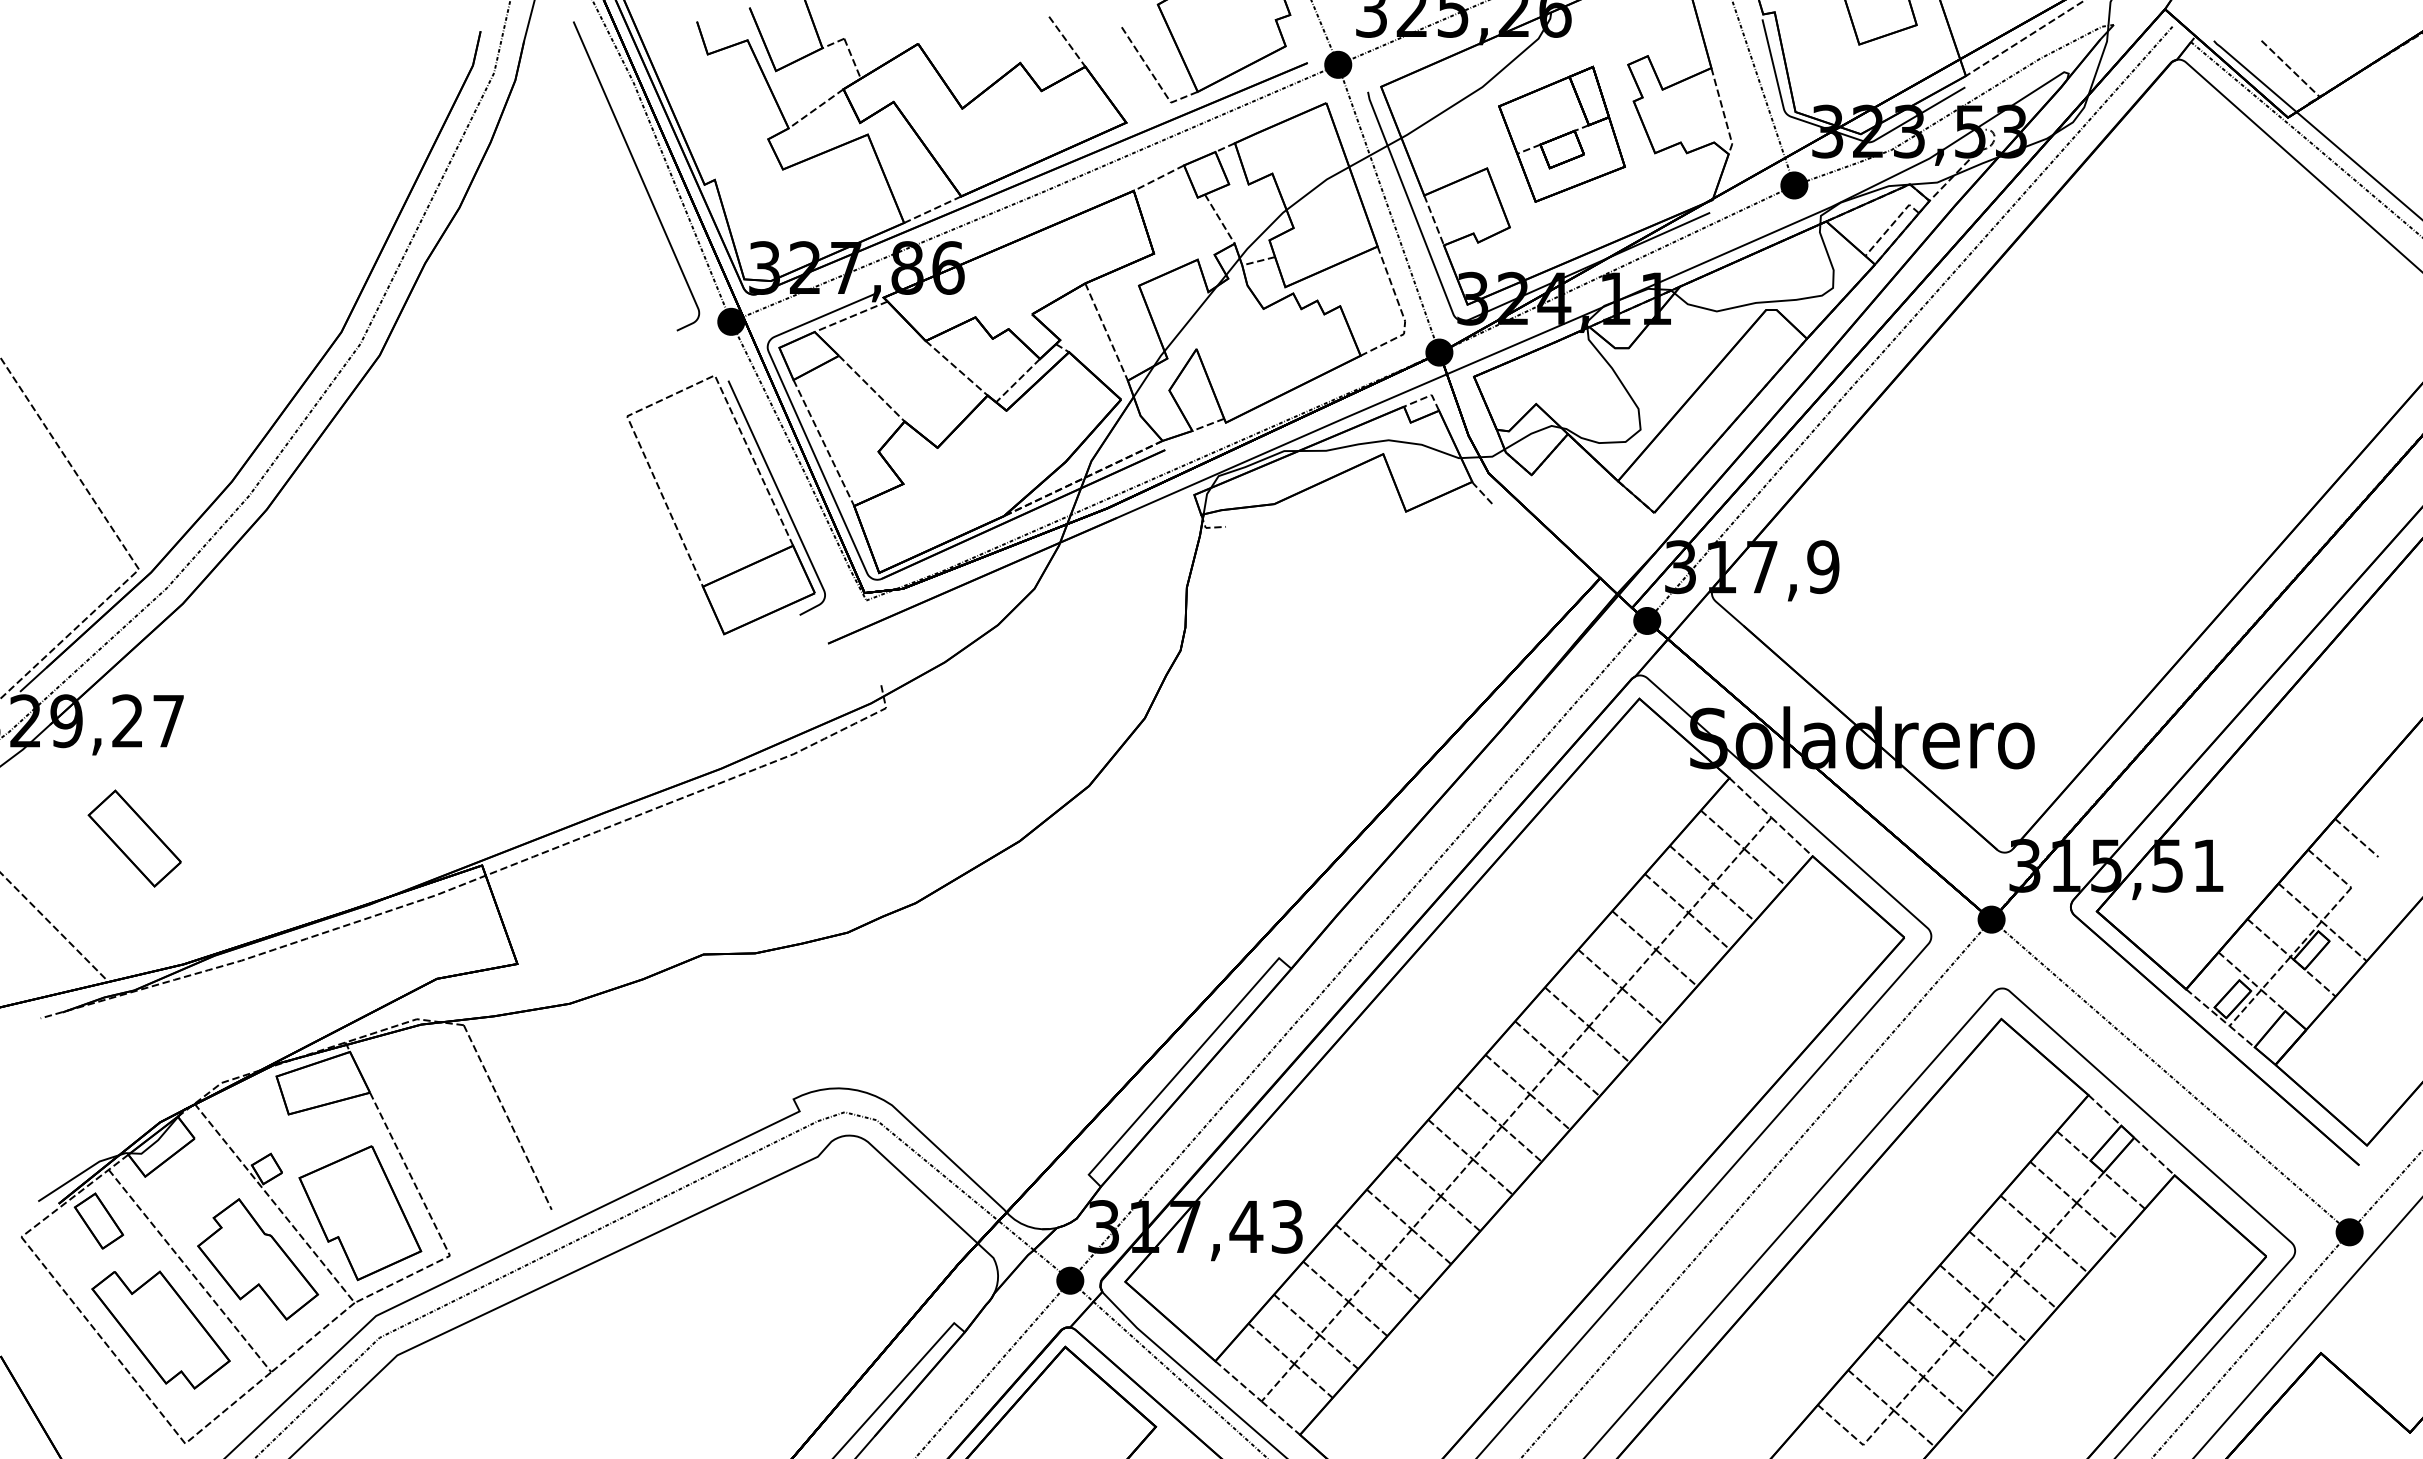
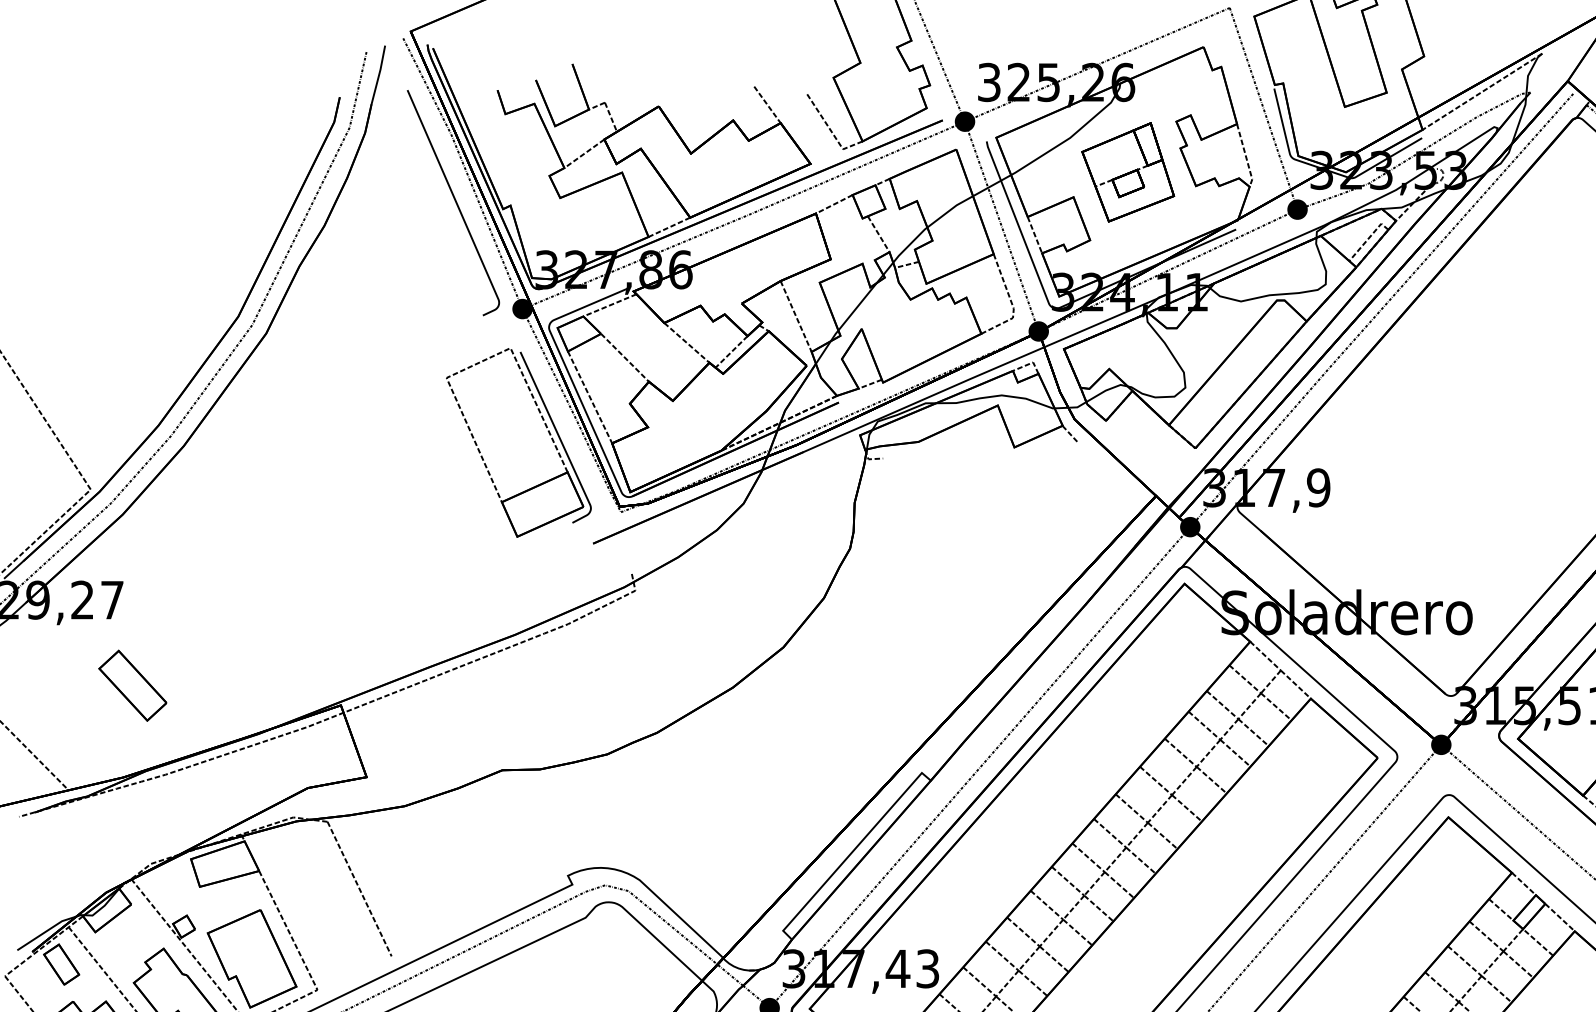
part: (134, 838) -> (132, 685), moved

